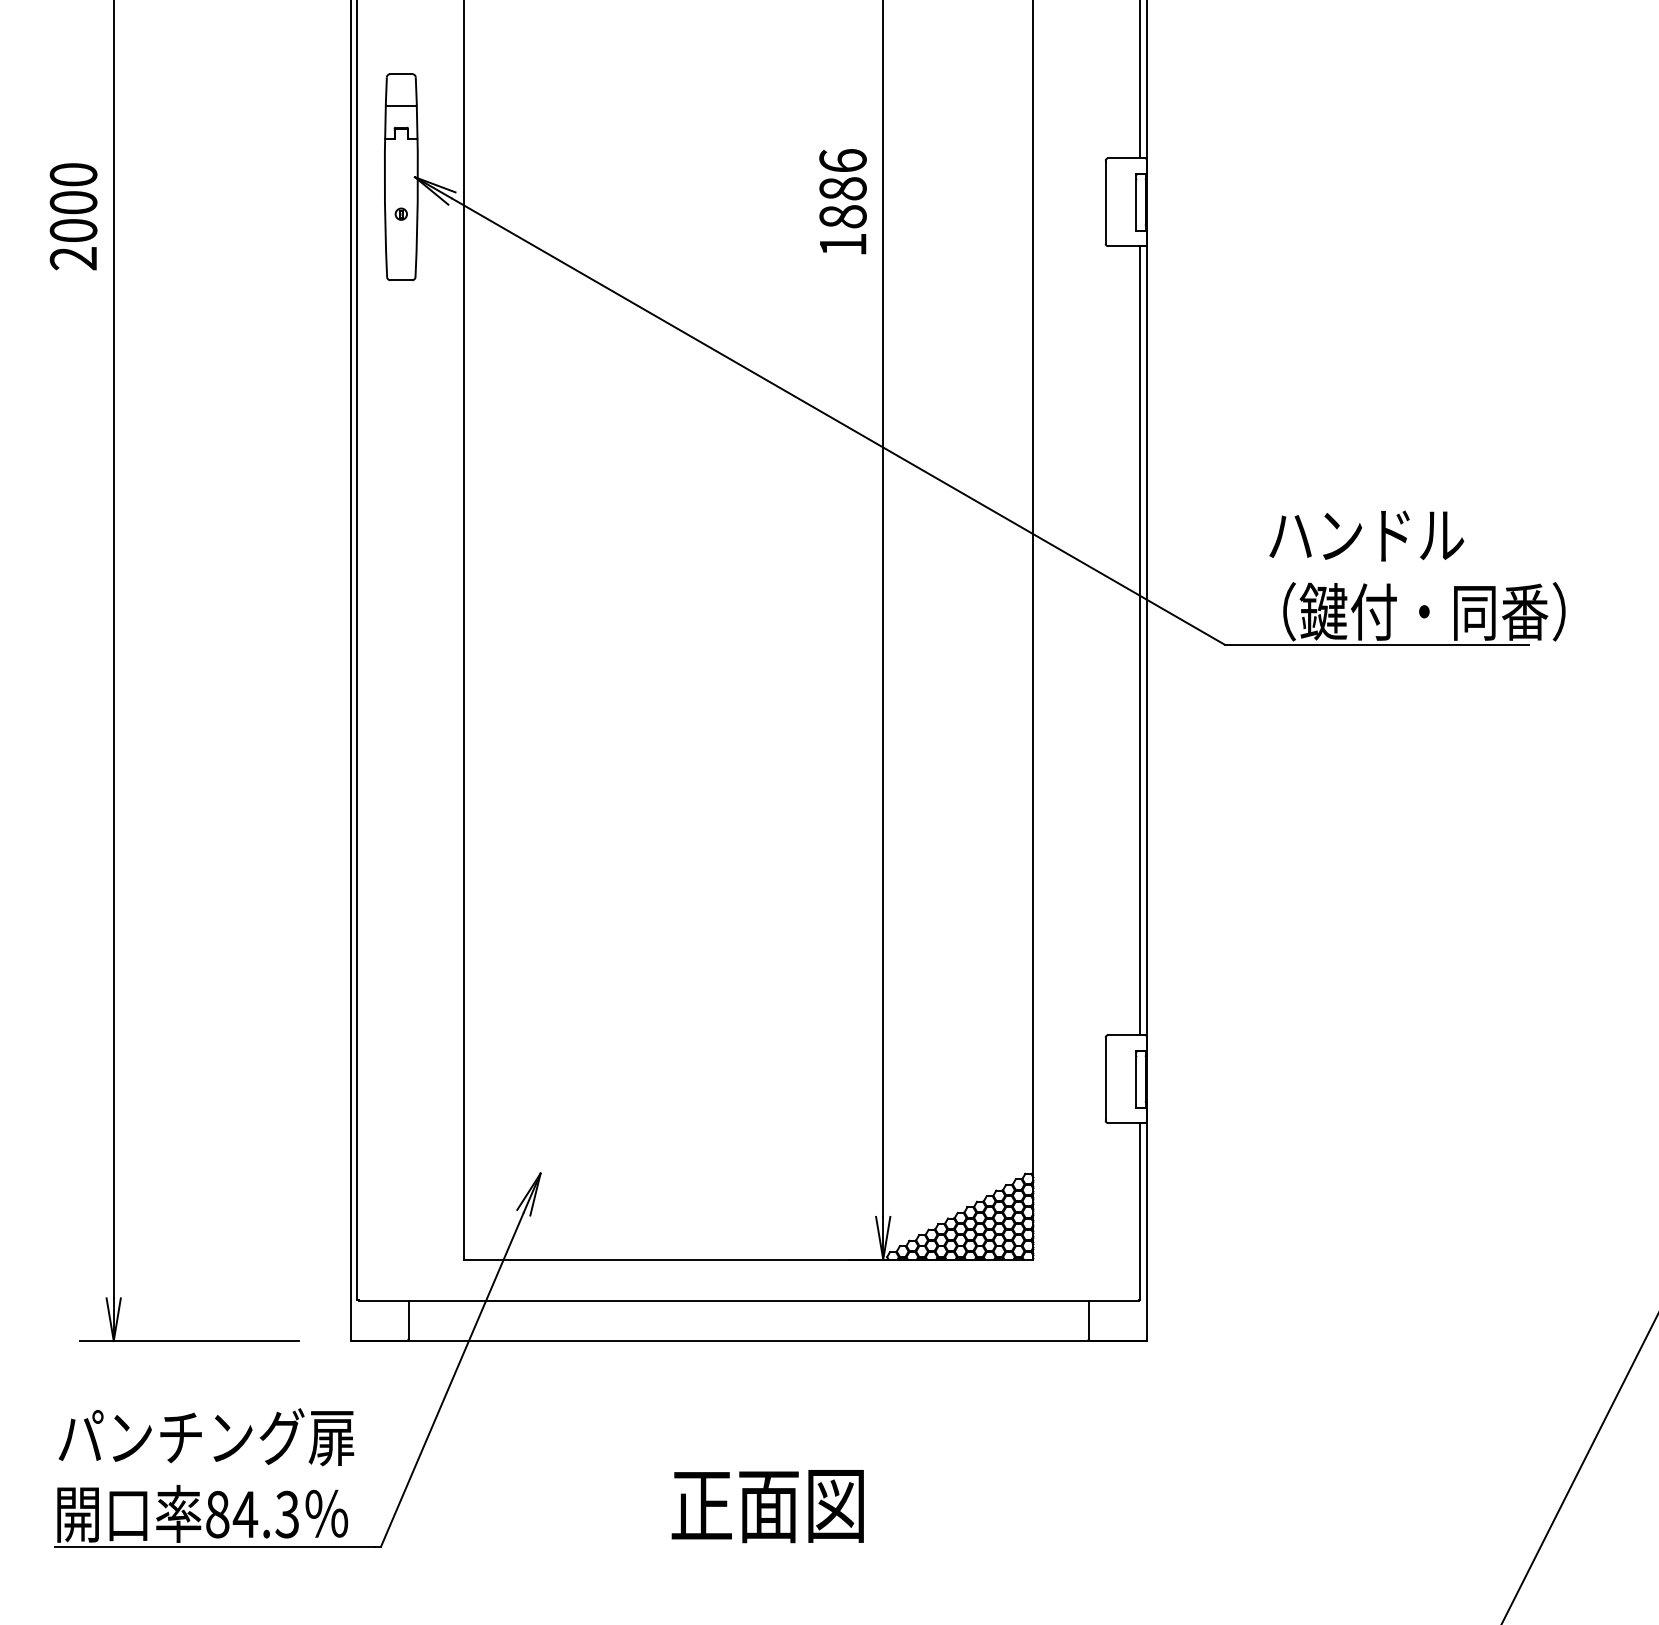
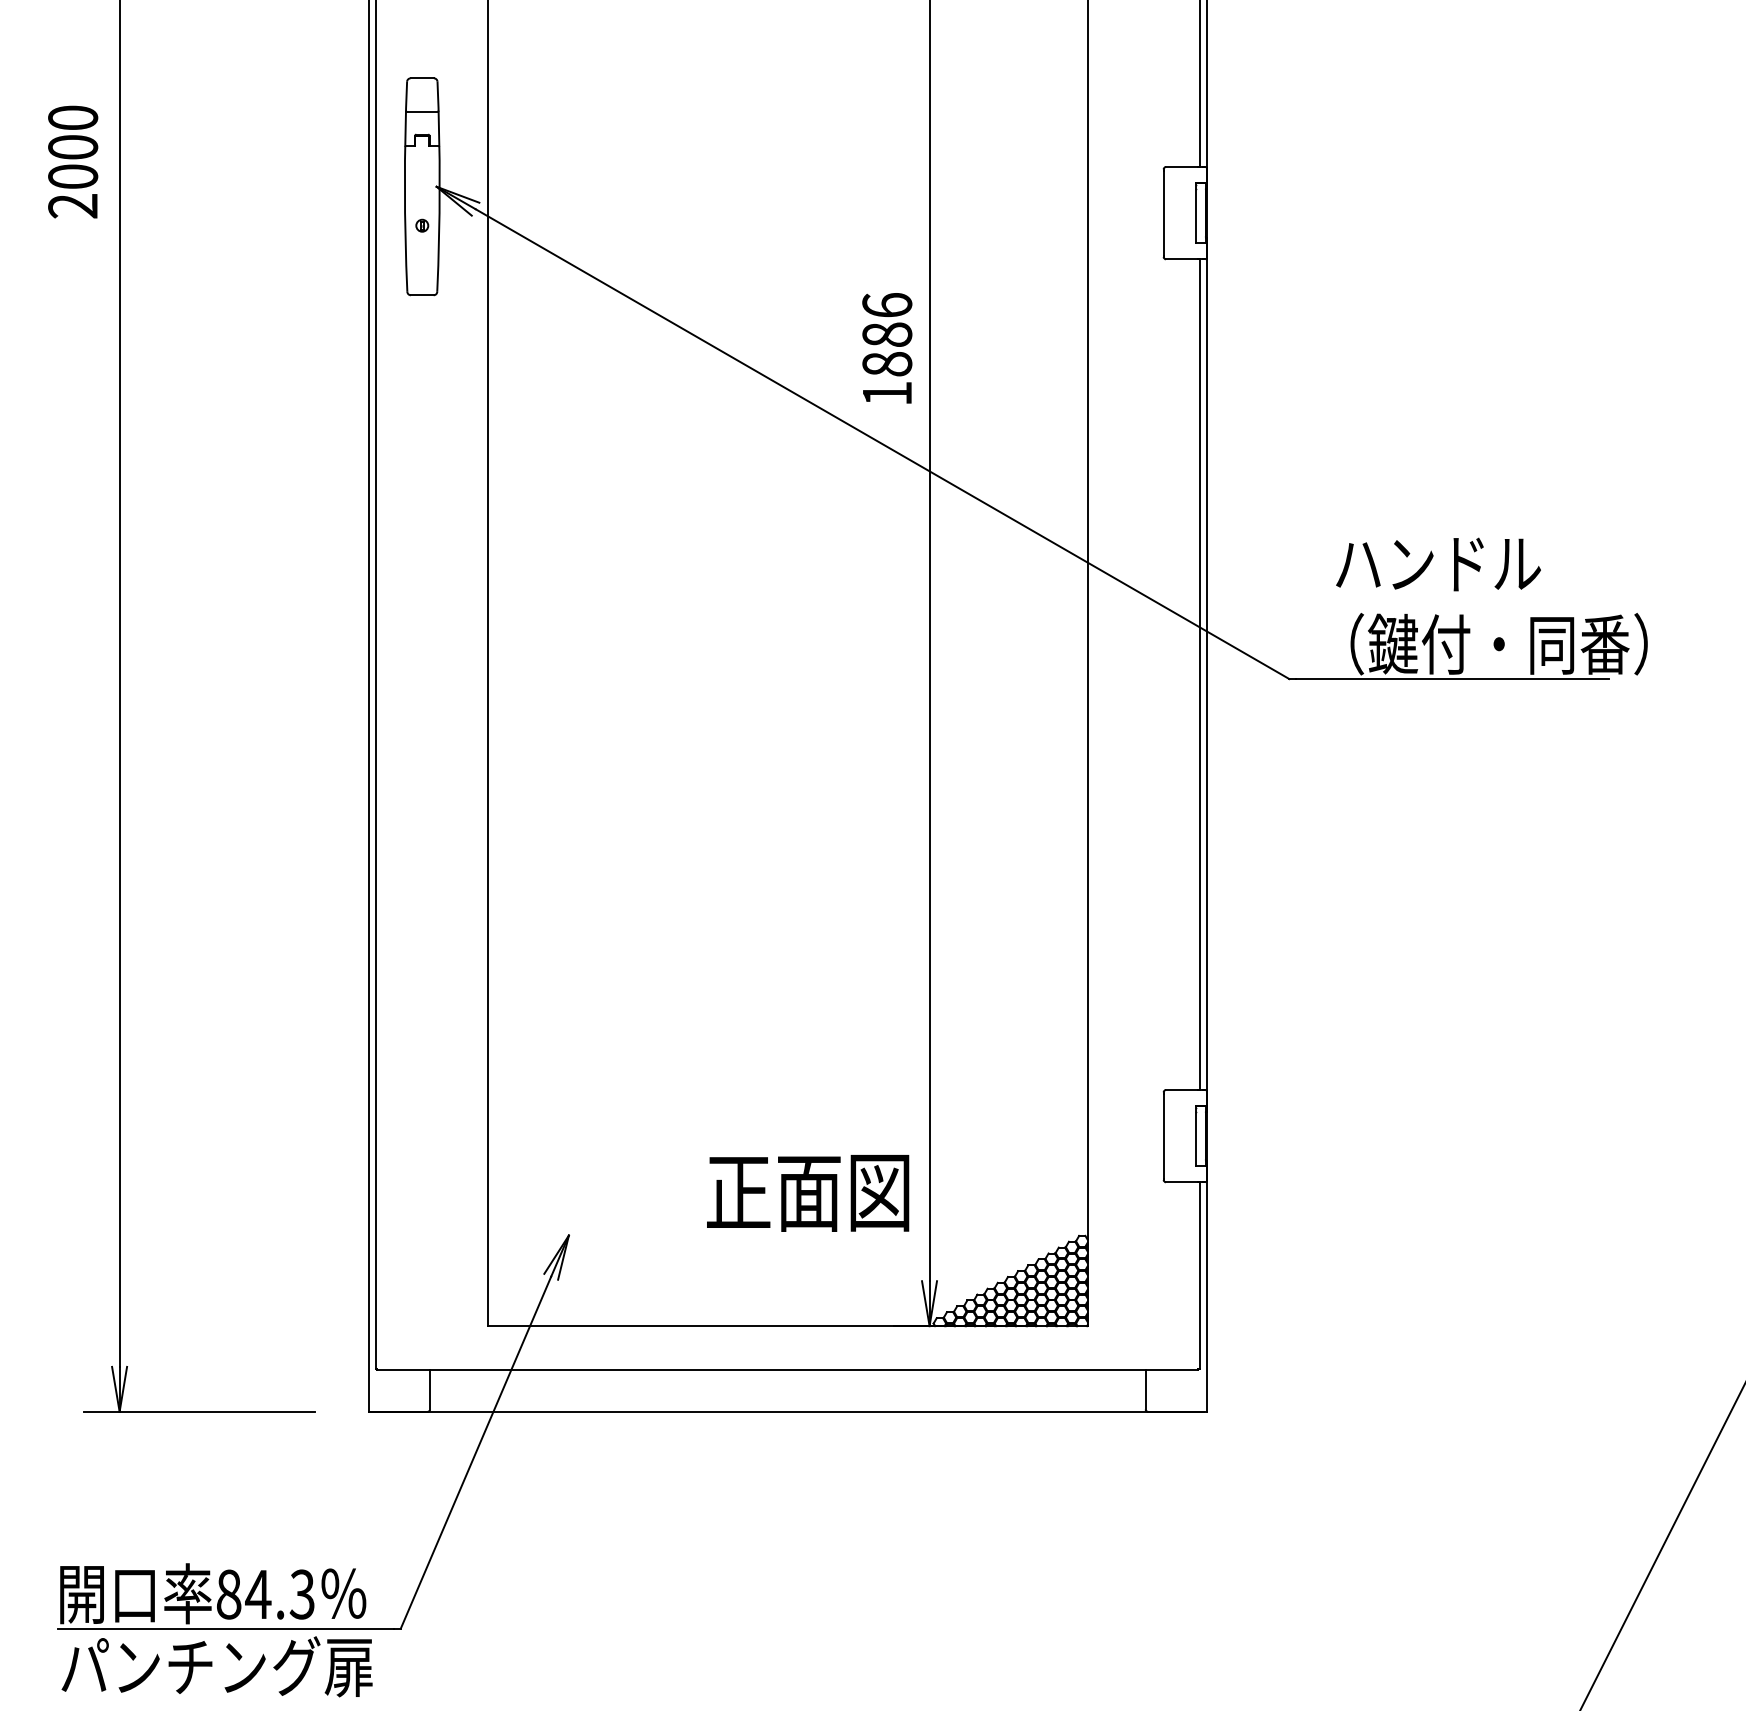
text: (842, 201) -> (886, 348), moved
text: (73, 216) -> (73, 161), moved
text: (206, 1437) -> (217, 1667), moved
text: (767, 1506) -> (807, 1193), moved

